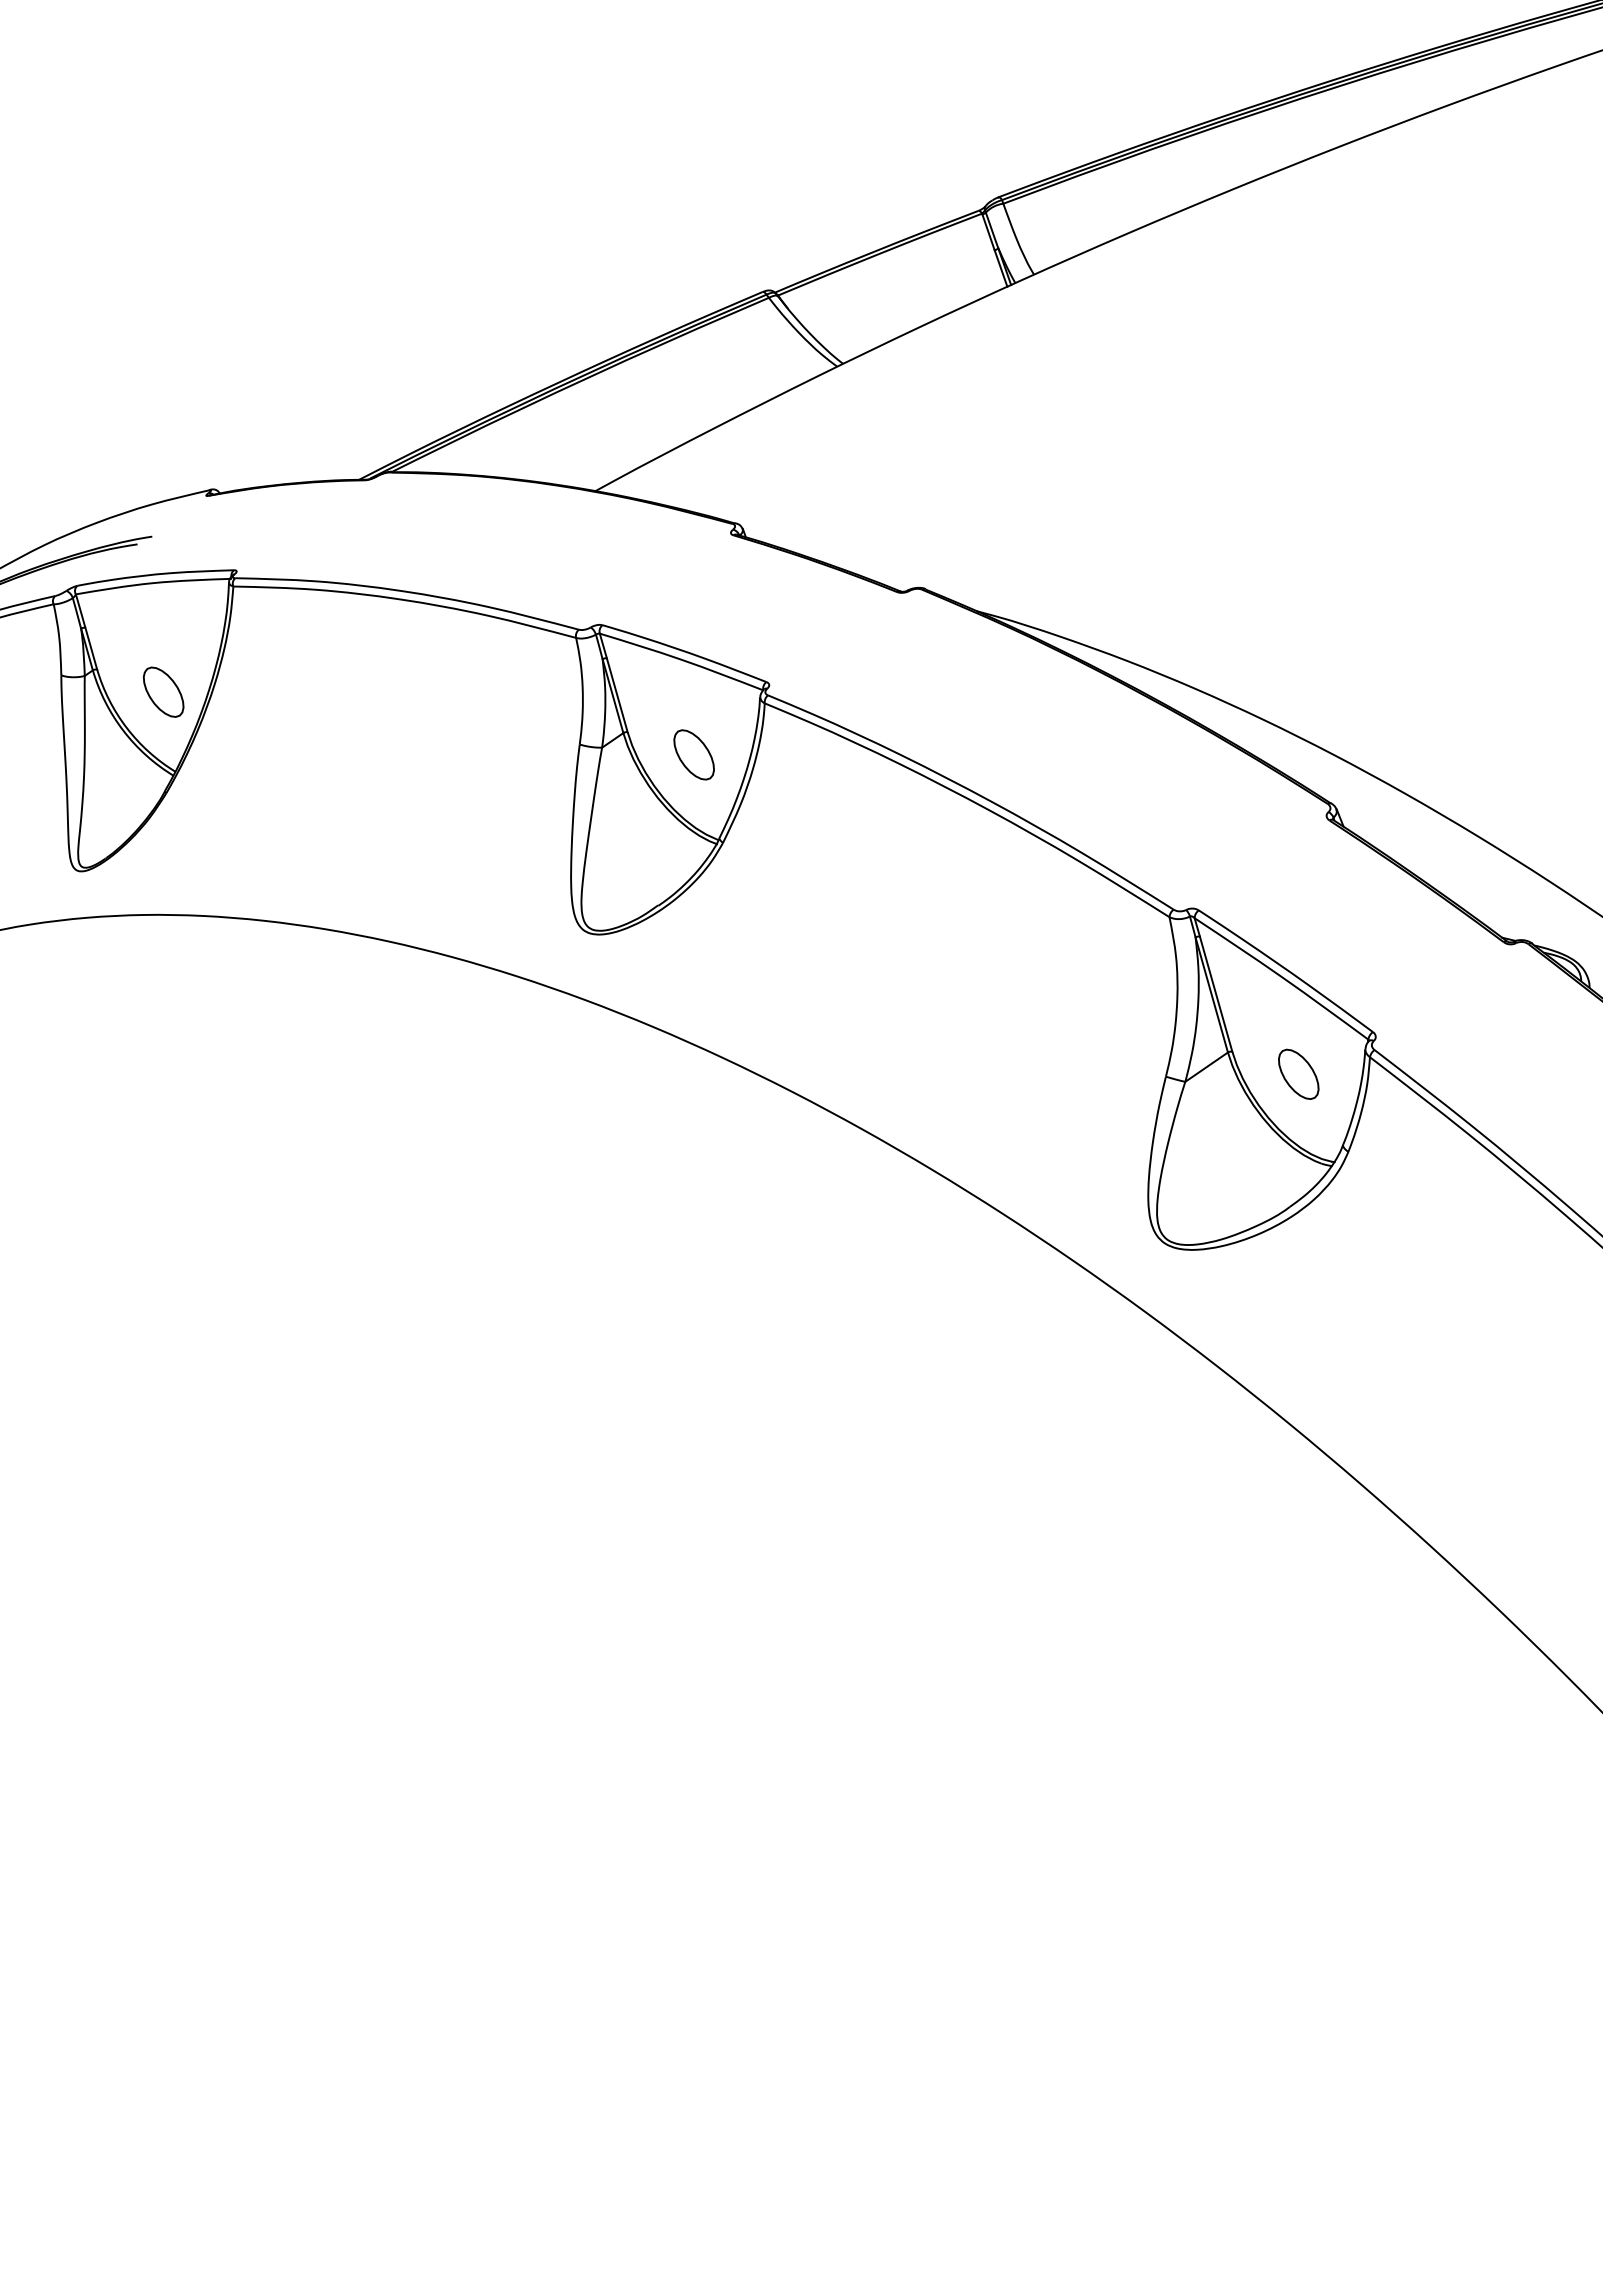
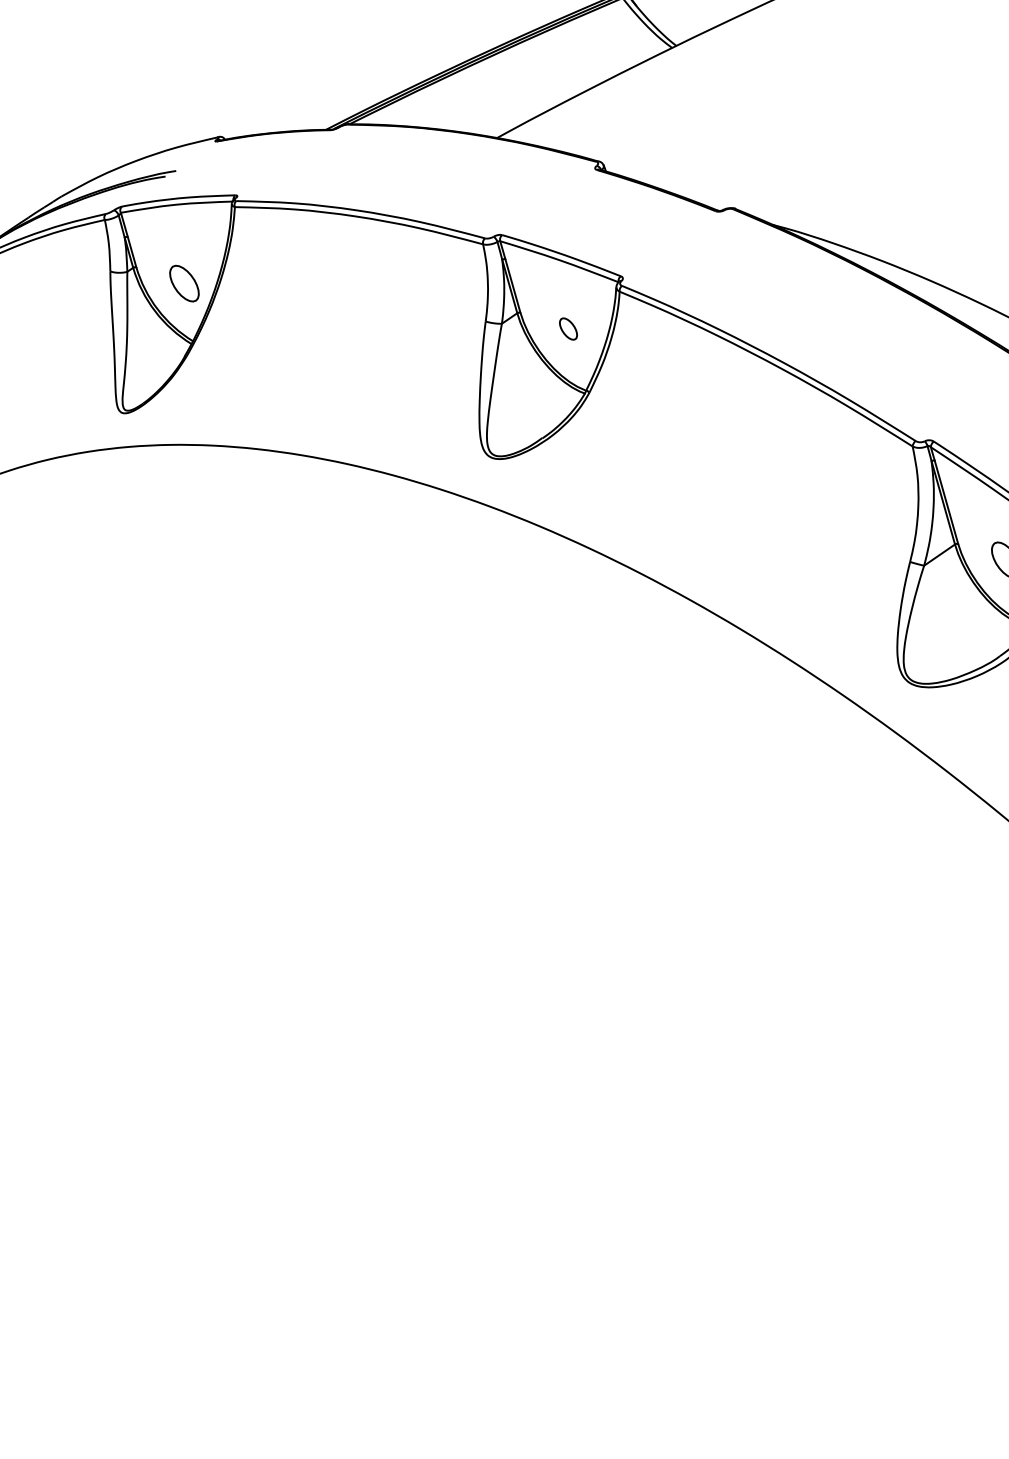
part: (693, 754) -> (568, 328), size x0.6

